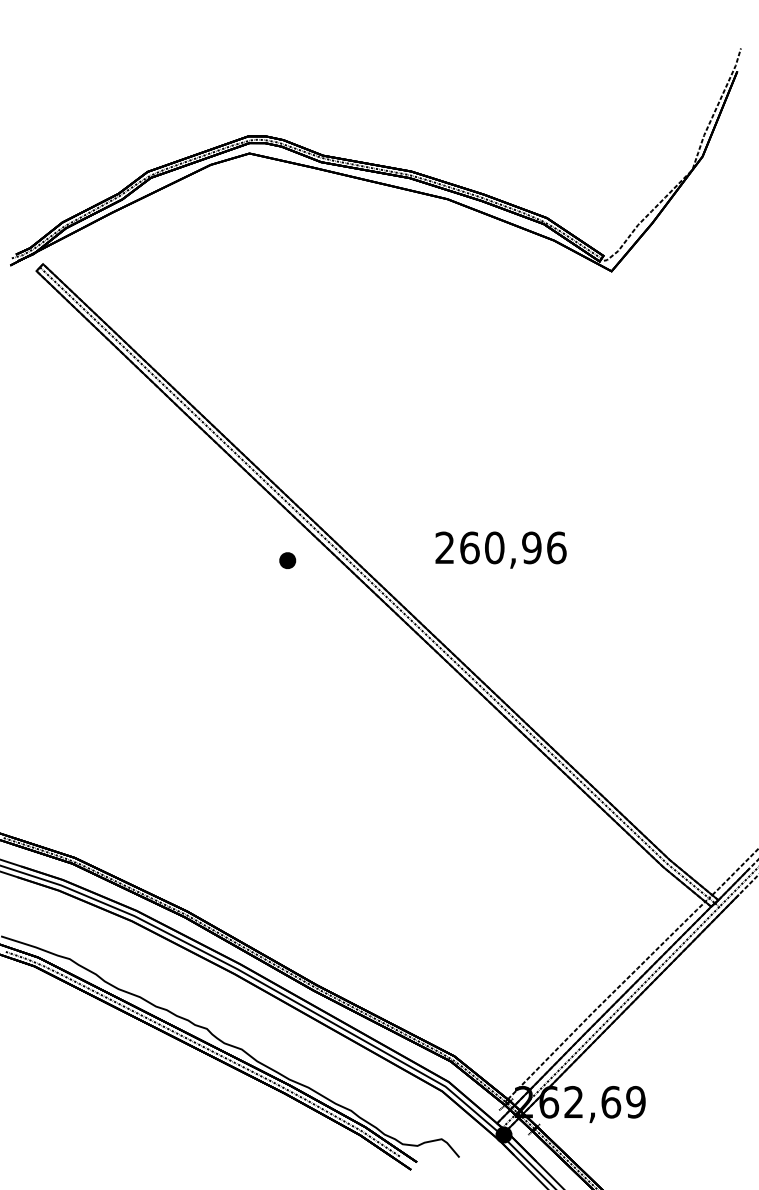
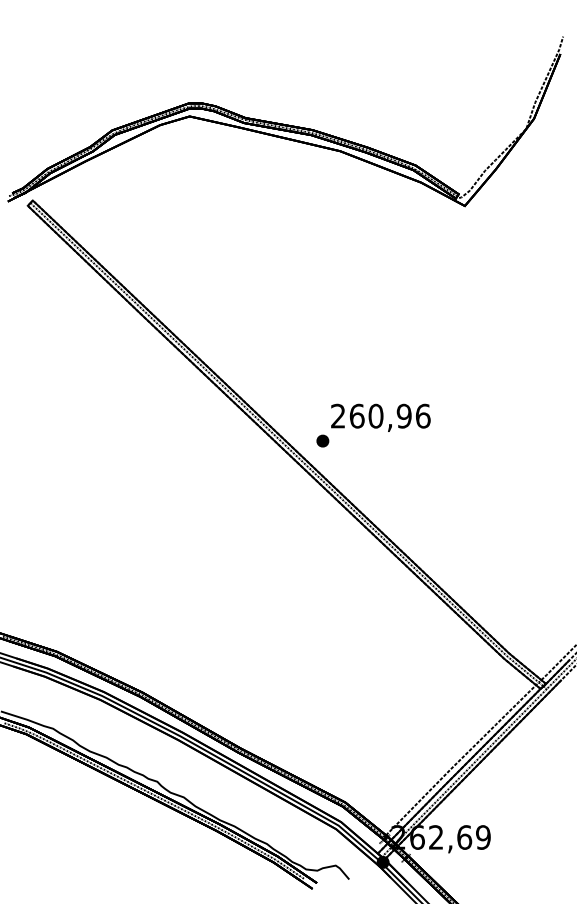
part: (287, 560) -> (322, 440), moved

